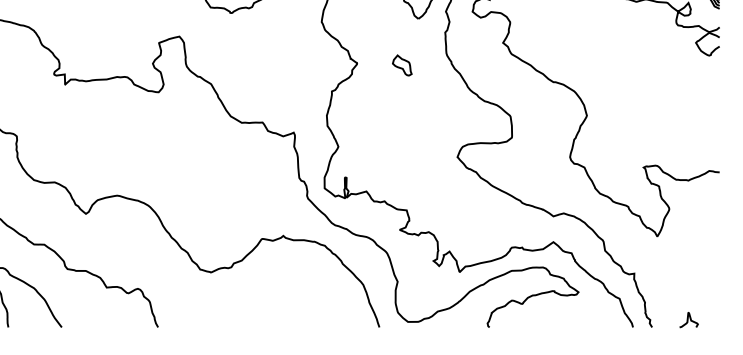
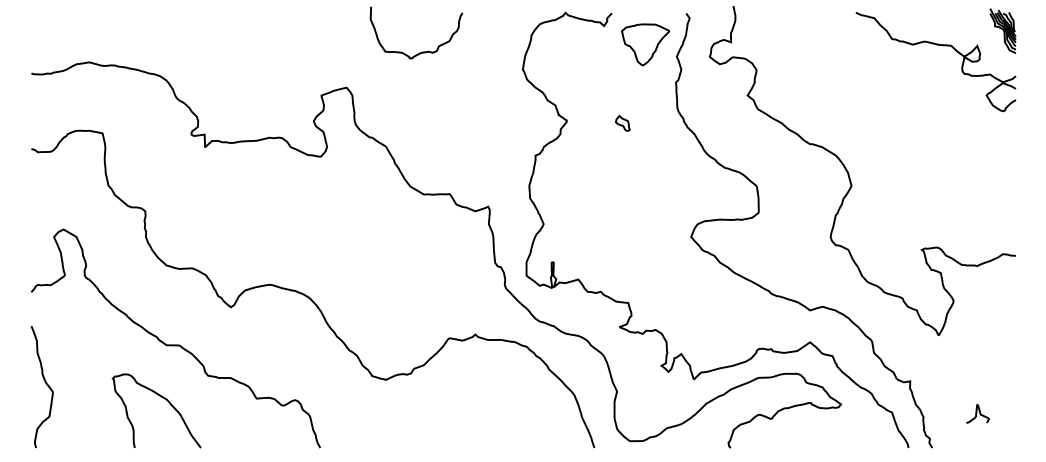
part: (402, 65) -> (622, 123), size x0.6
curve: (688, 319) -> (977, 413), moved

